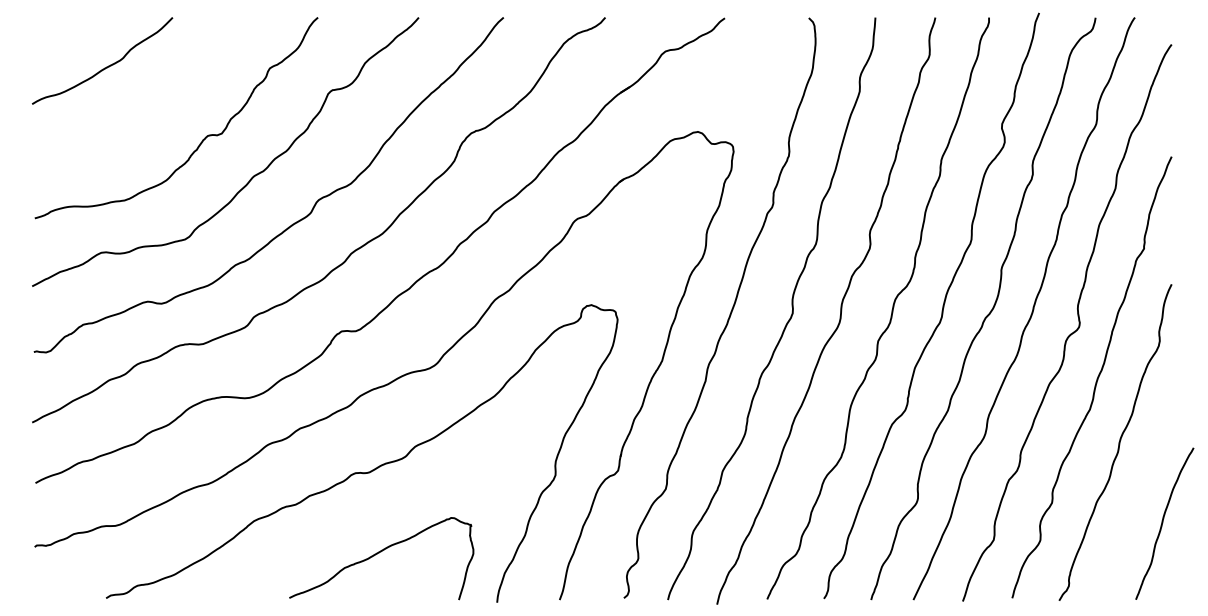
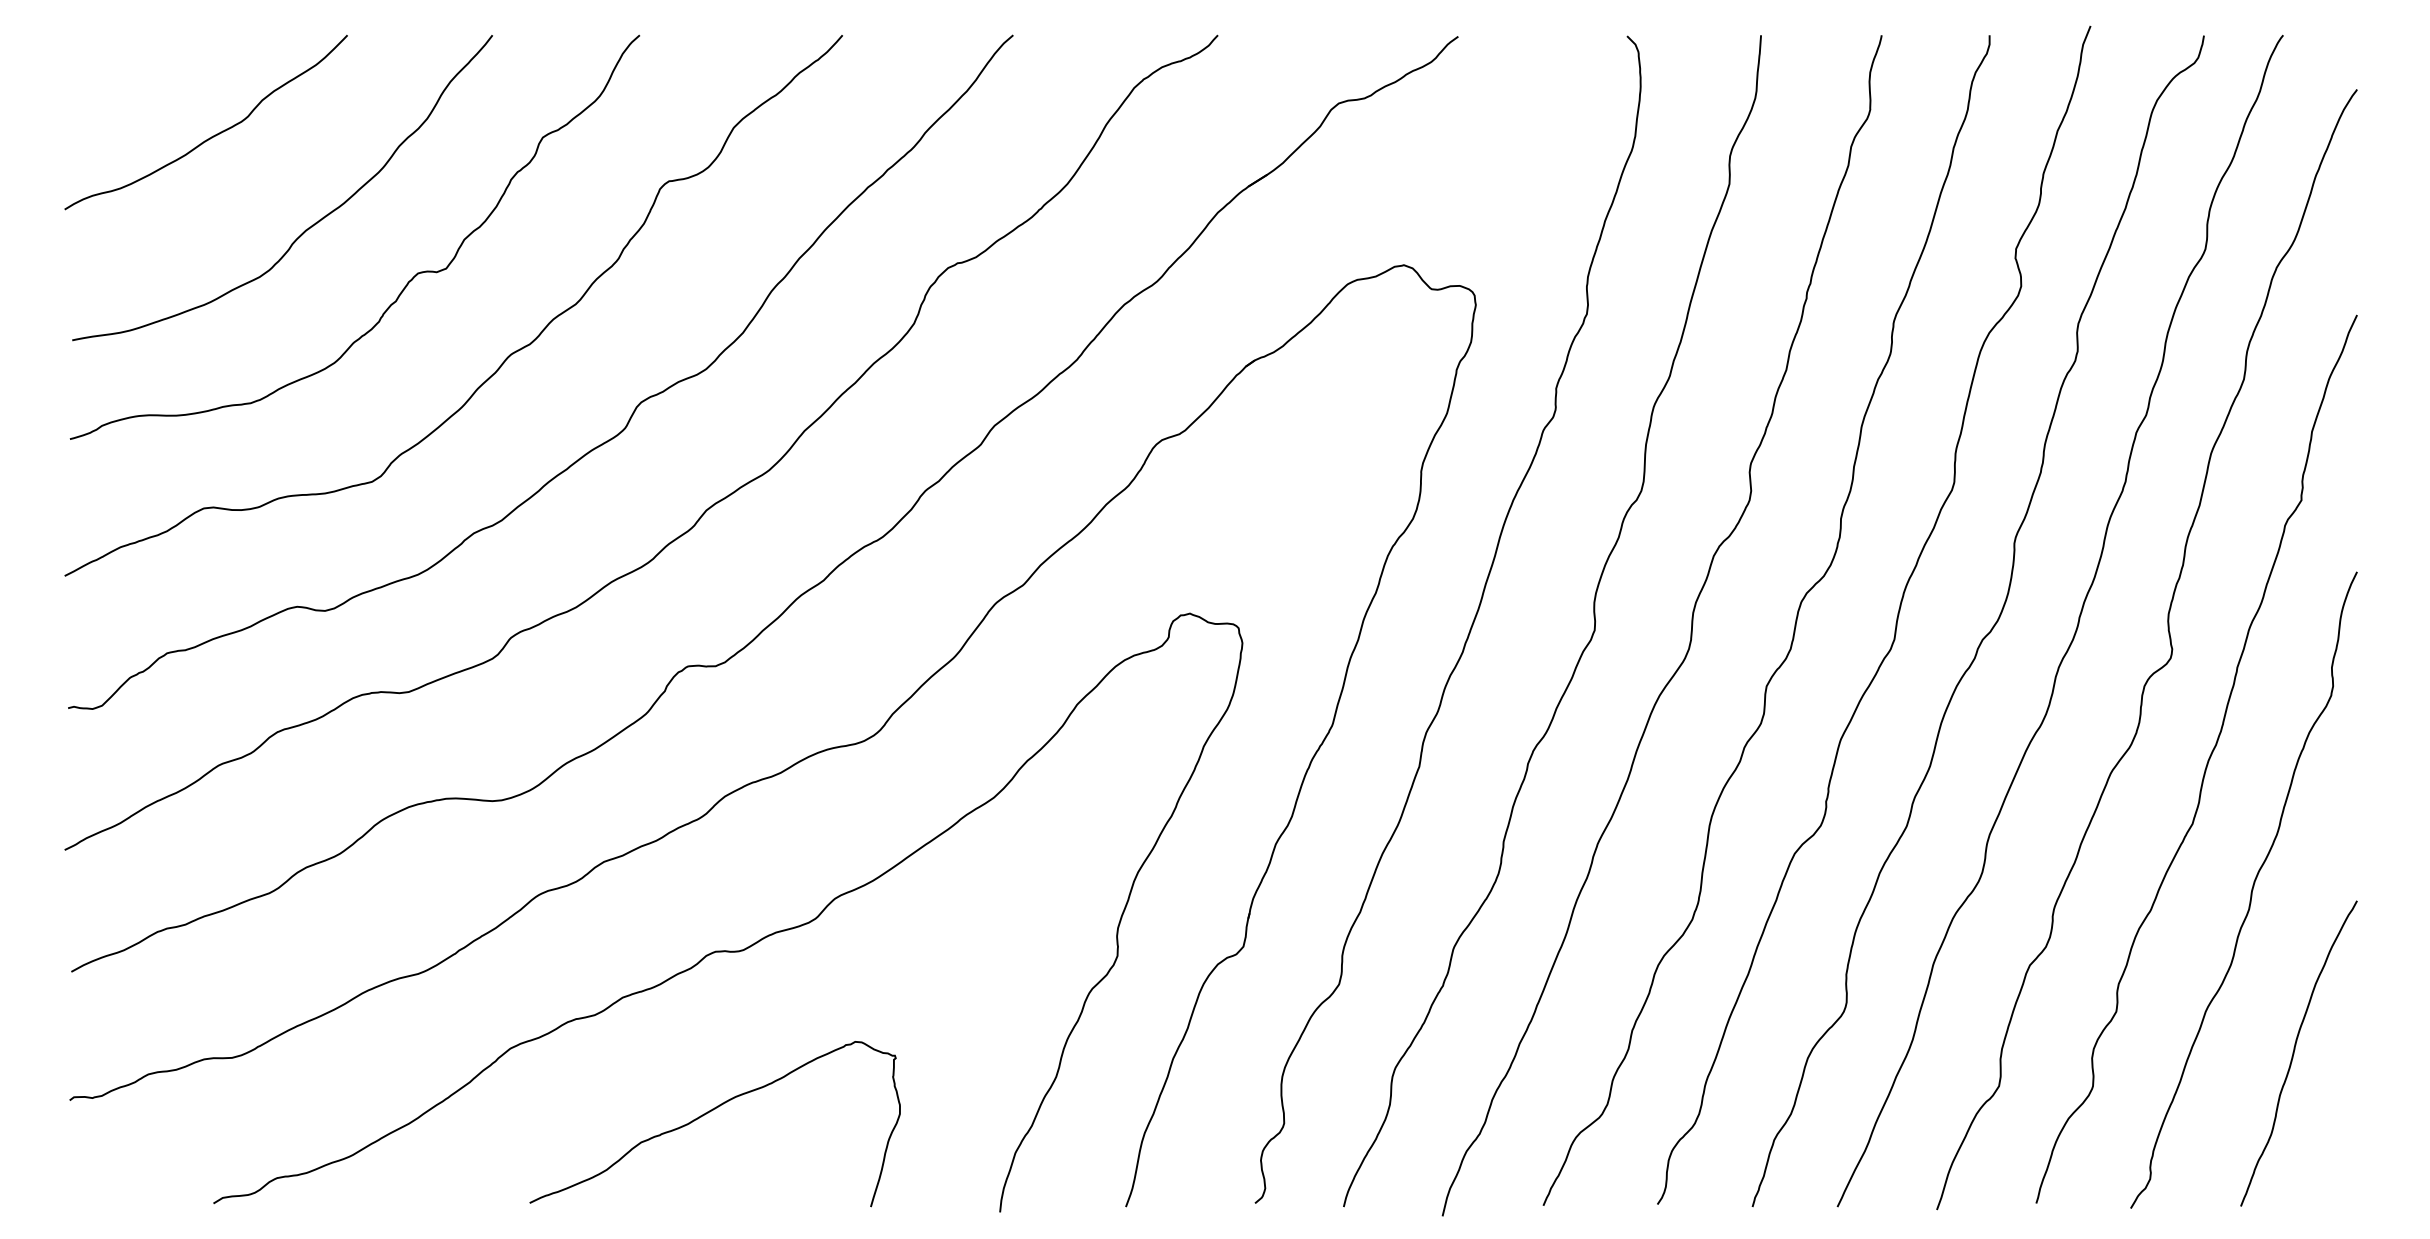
curve: (154, 111) -> (310, 224), added
curve: (1163, 523) -> (2296, 1053), moved
curve: (379, 553) -> (711, 1113), moved

